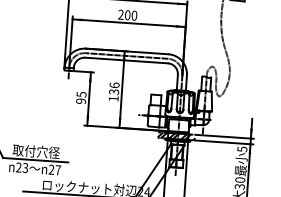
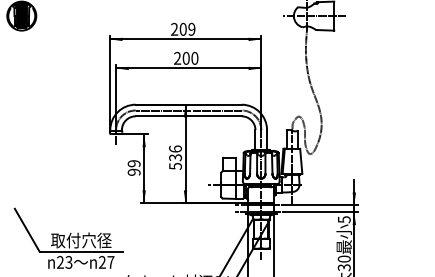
text: (81, 94) -> (133, 163), 95 -> 99
text: (113, 98) -> (175, 166), 136 -> 536
hatch: (176, 136) -> (259, 208), removed

